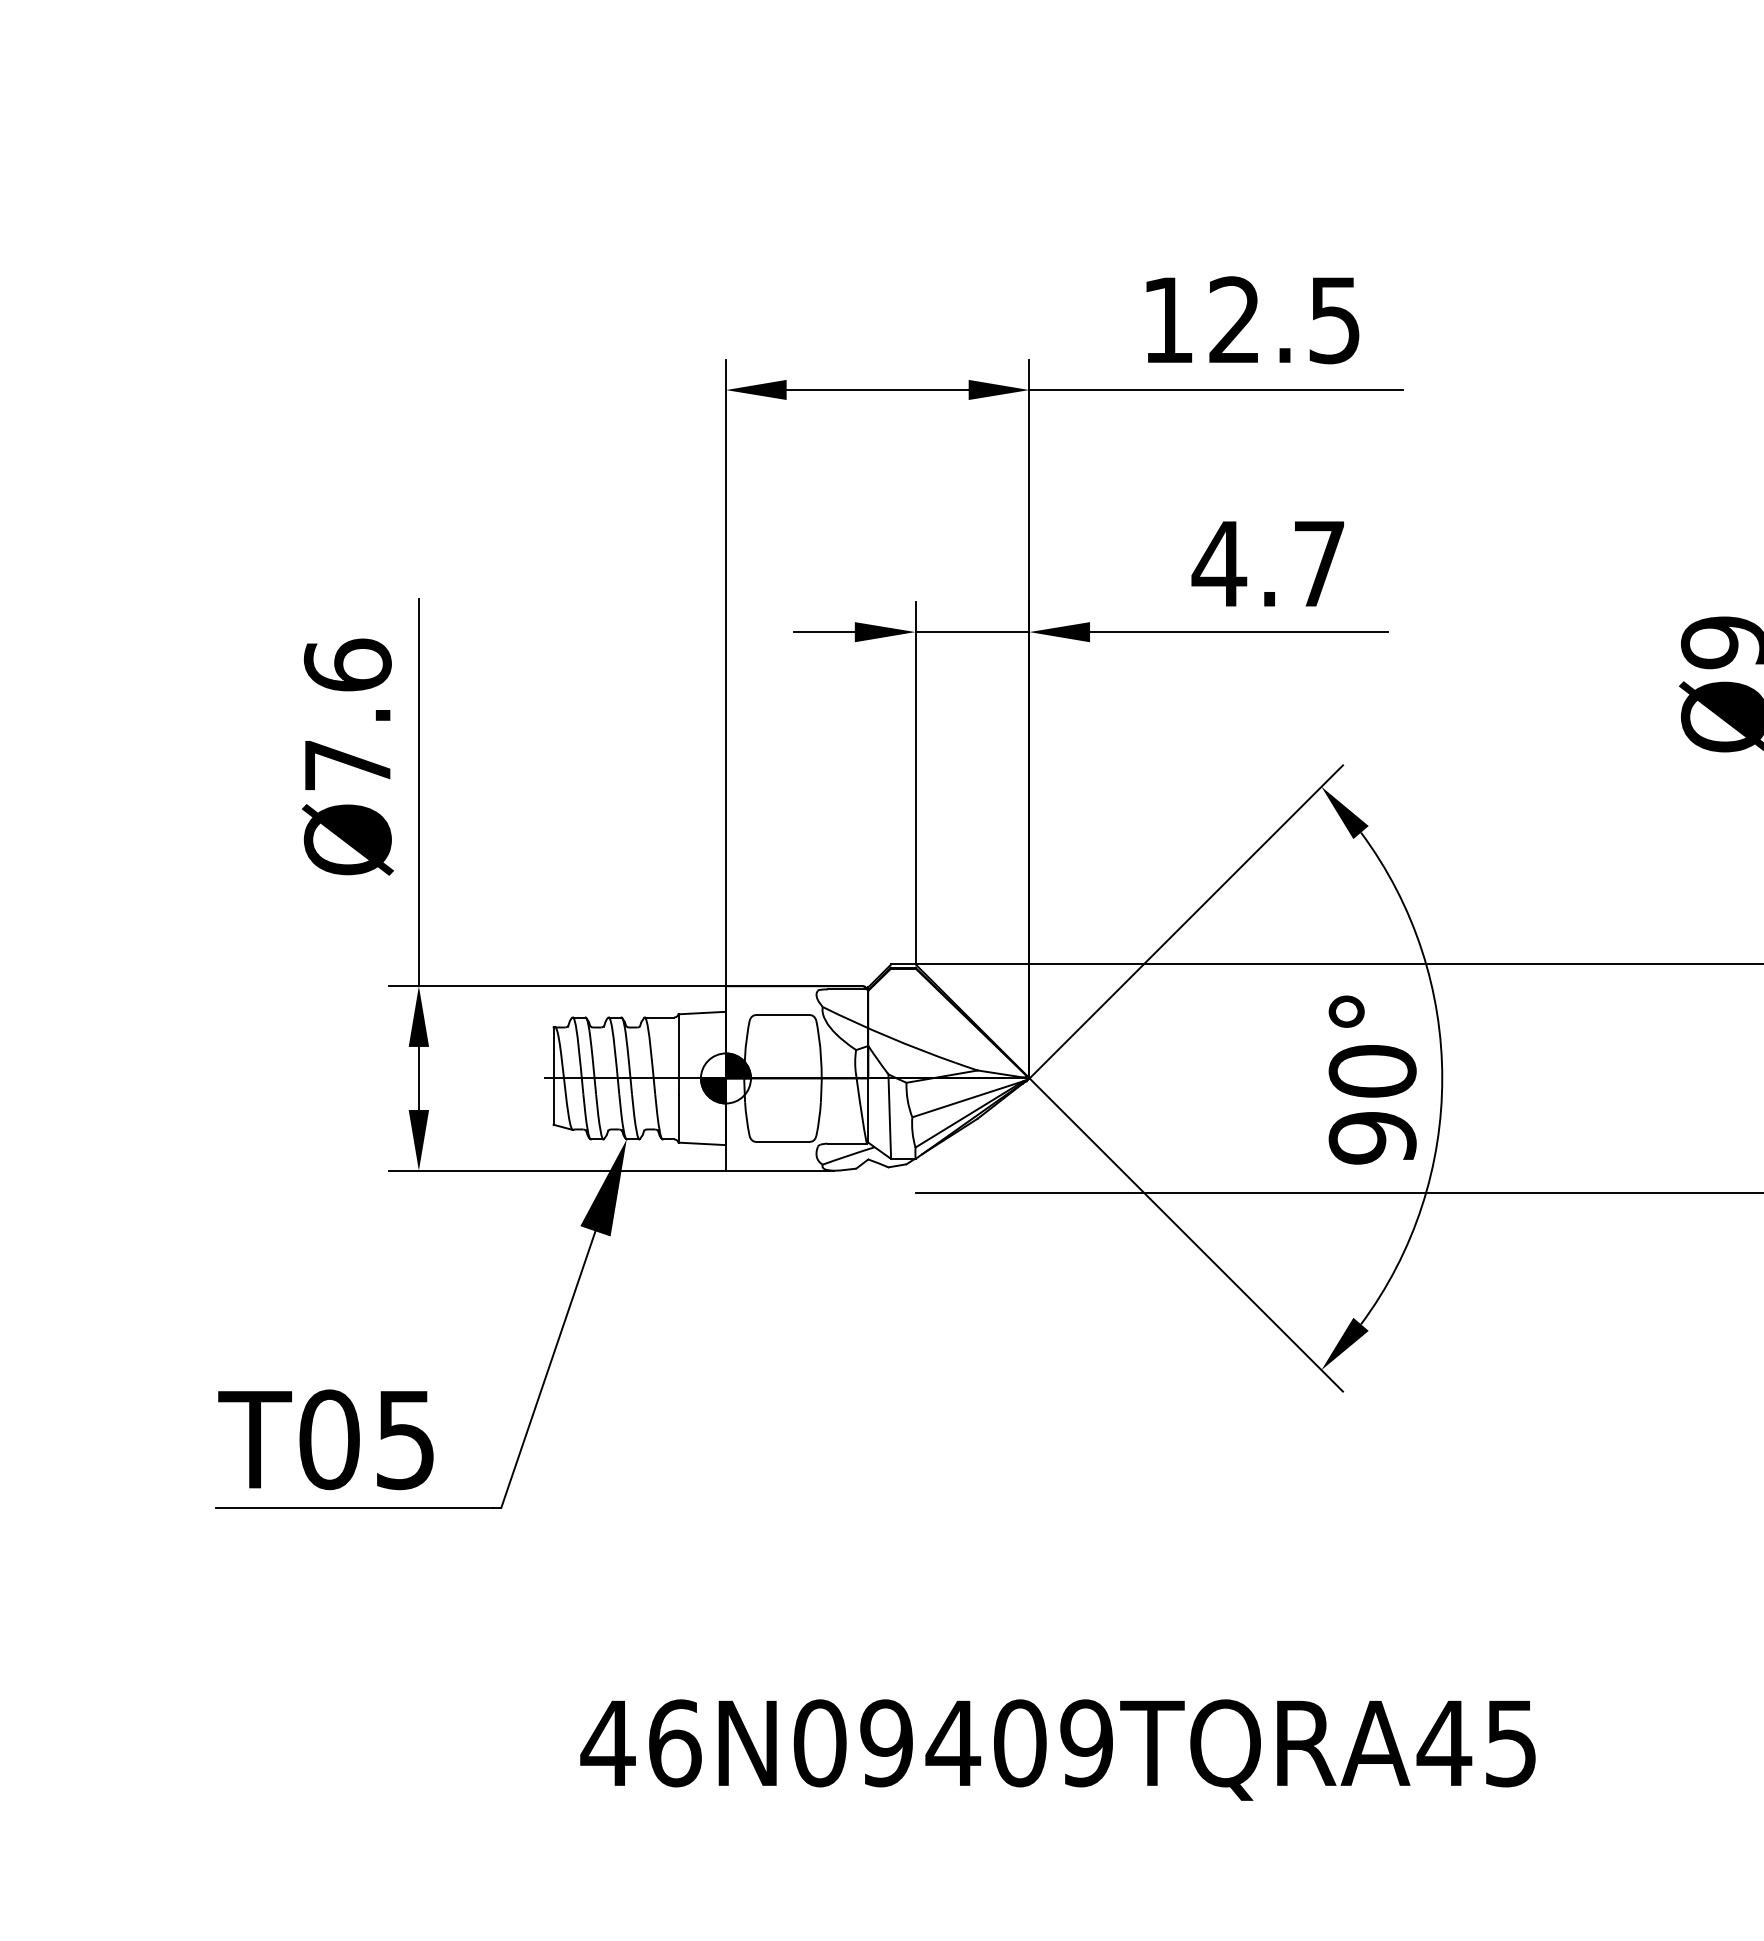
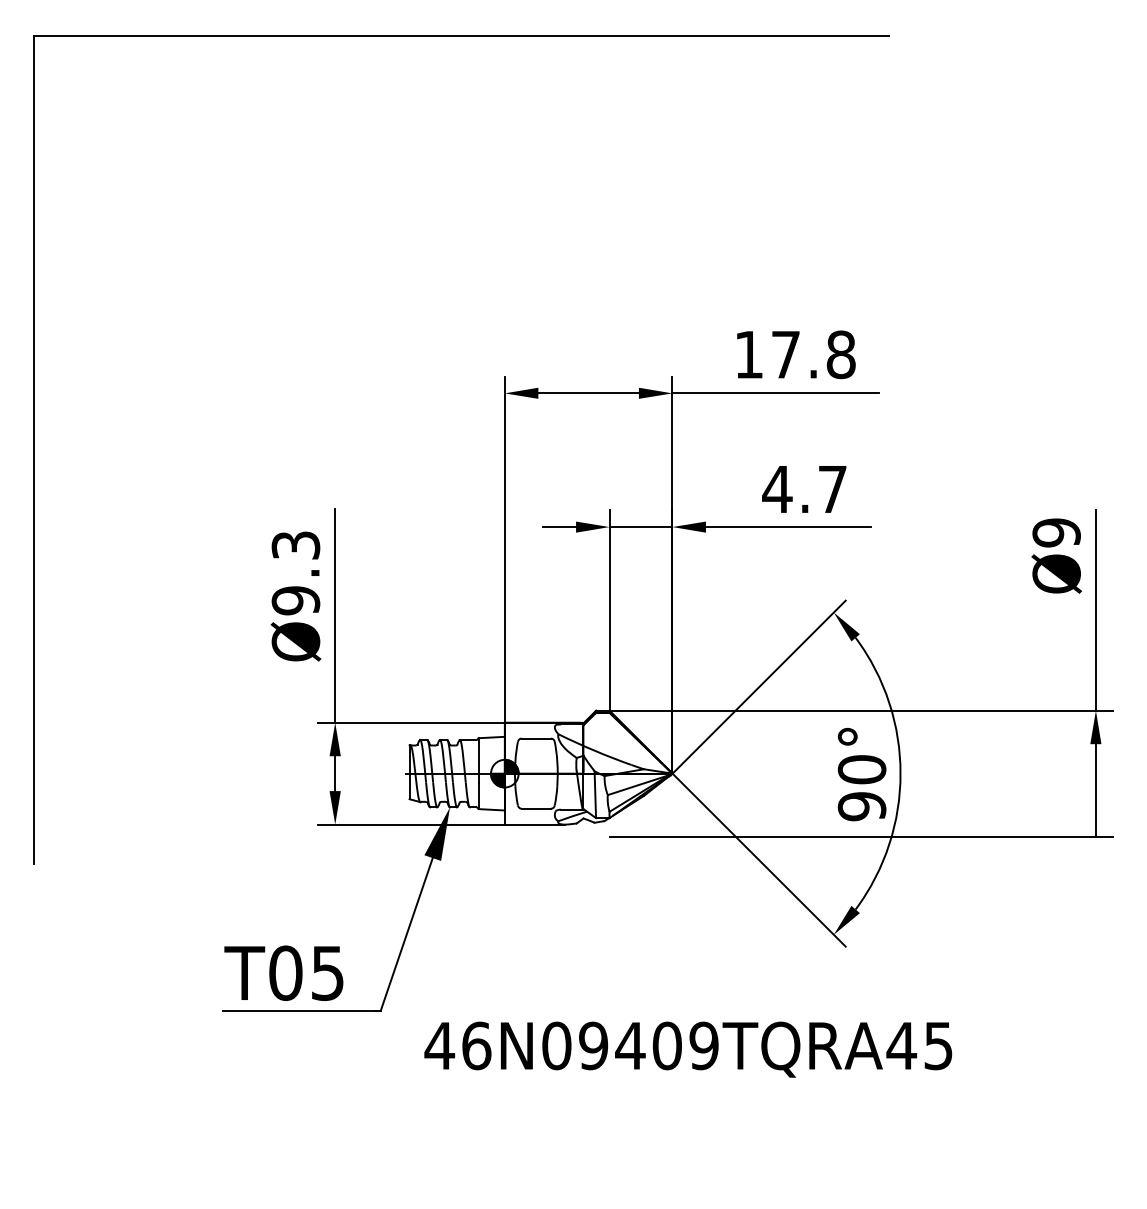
text: (1284, 319) -> (813, 354), 12.5 -> 17.8
text: (346, 714) -> (295, 572), Ø7.6 -> Ø9.3
text: (1058, 1749) -> (688, 1049), moved

